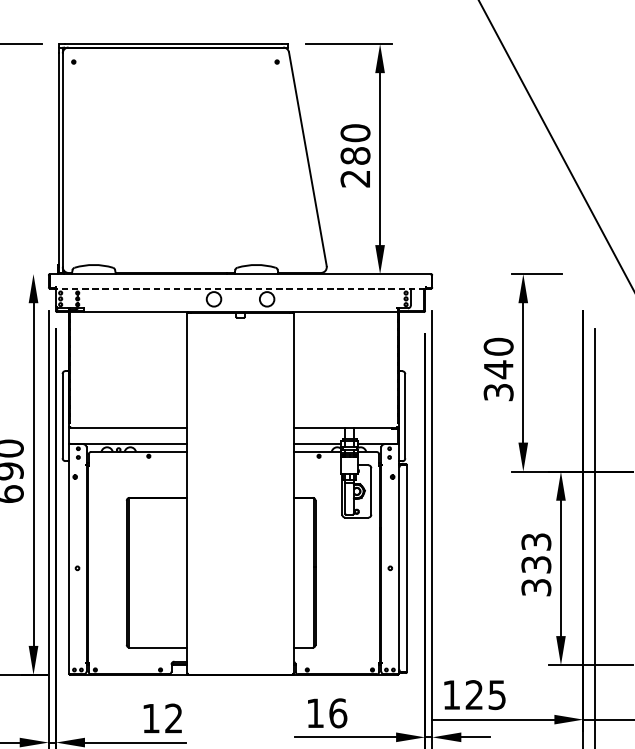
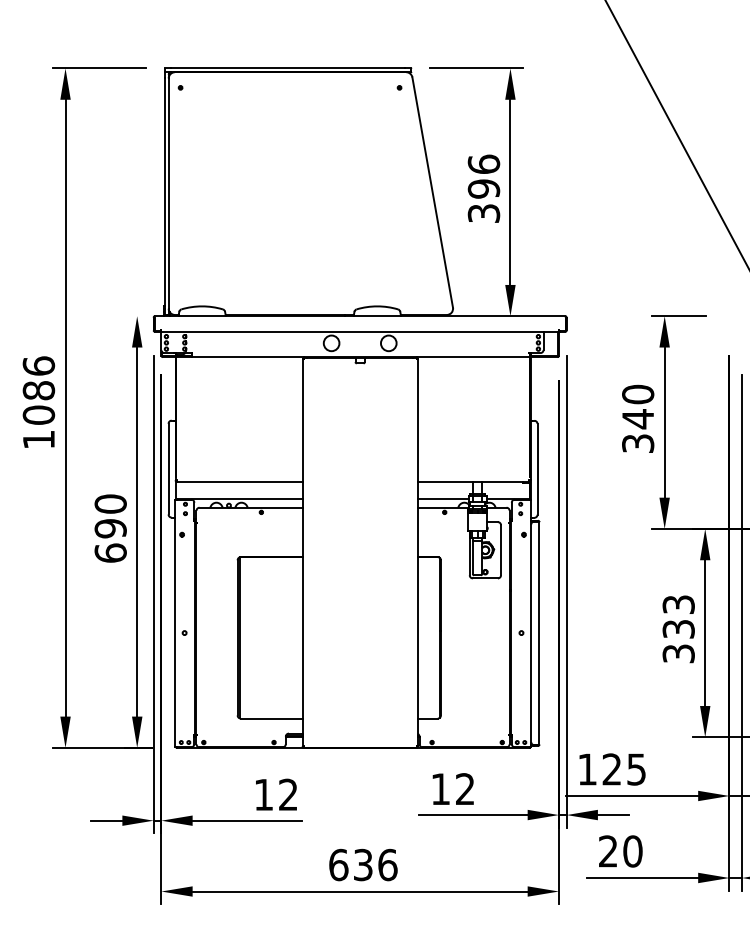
text: (355, 155) -> (483, 188), 280 -> 396
line: (239, 288) -> (359, 331), dashed -> solid
text: (338, 713) -> (465, 789), 16 -> 12

